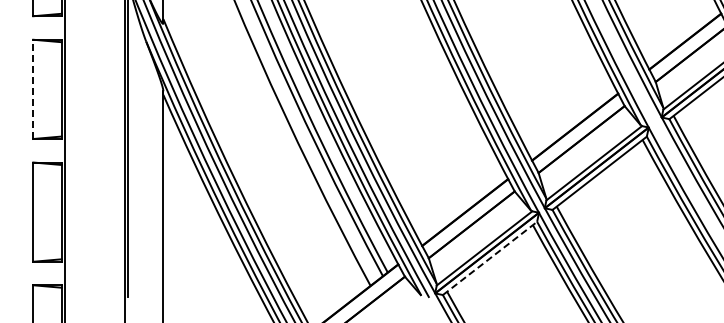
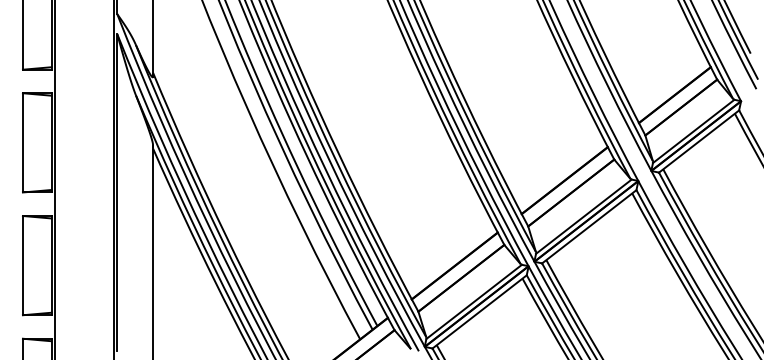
line: (32, 89) -> (22, 142), dashed -> solid
line: (489, 258) -> (479, 311), dashed -> solid

